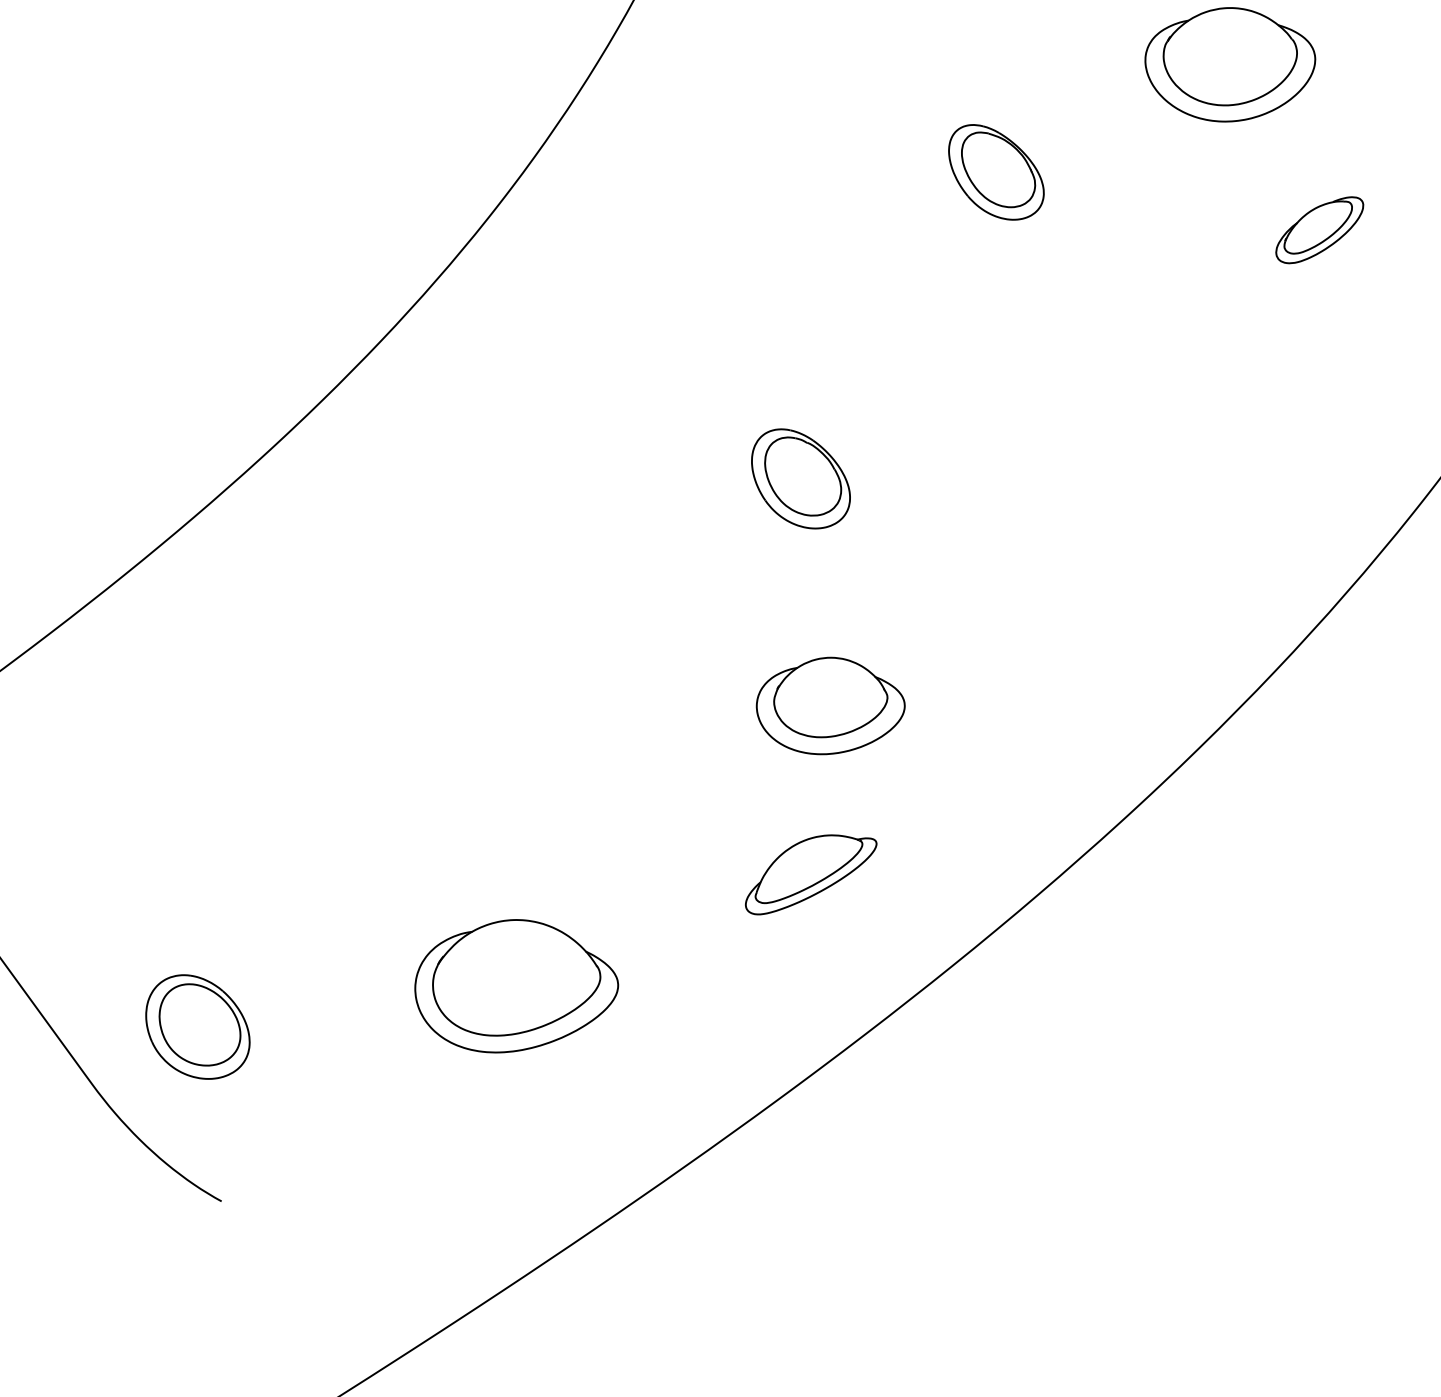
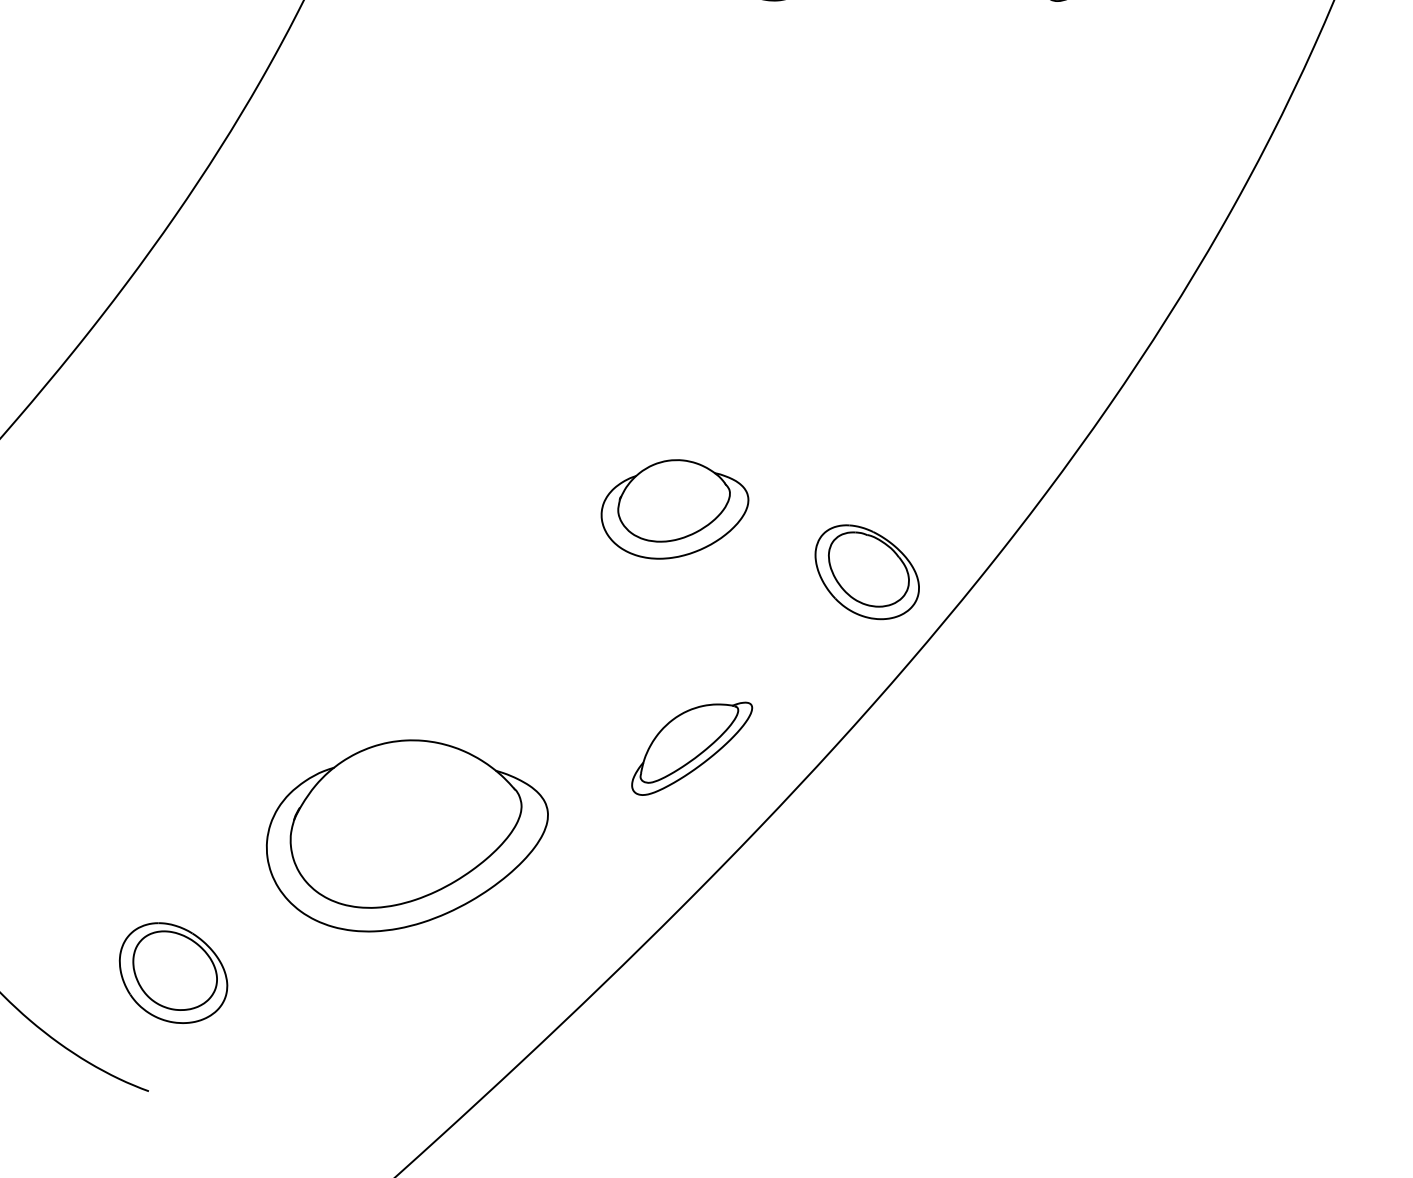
part: (800, 478) -> (866, 571), moved
part: (811, 874) -> (692, 747), moved
part: (516, 986) -> (407, 833), size x1.4
part: (197, 1026) -> (172, 972), moved

